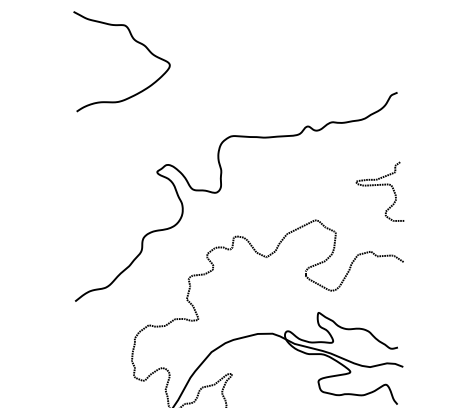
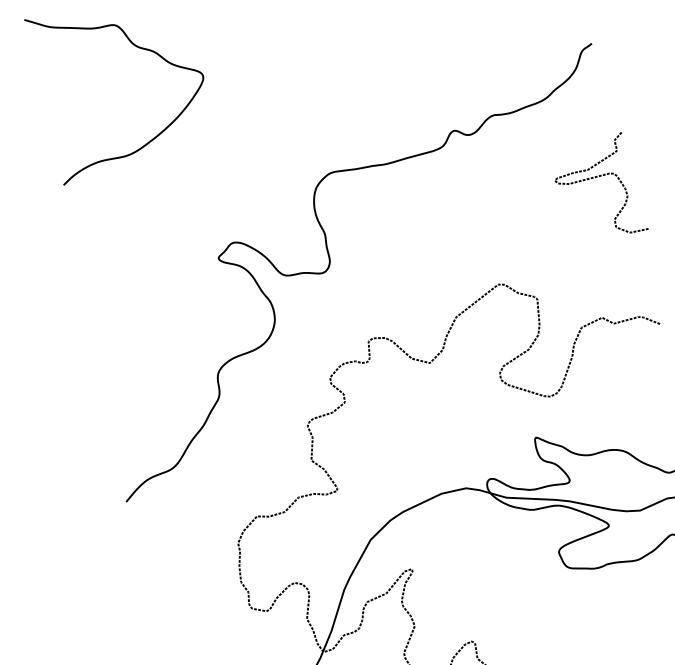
curve: (379, 185) -> (595, 178), moved

